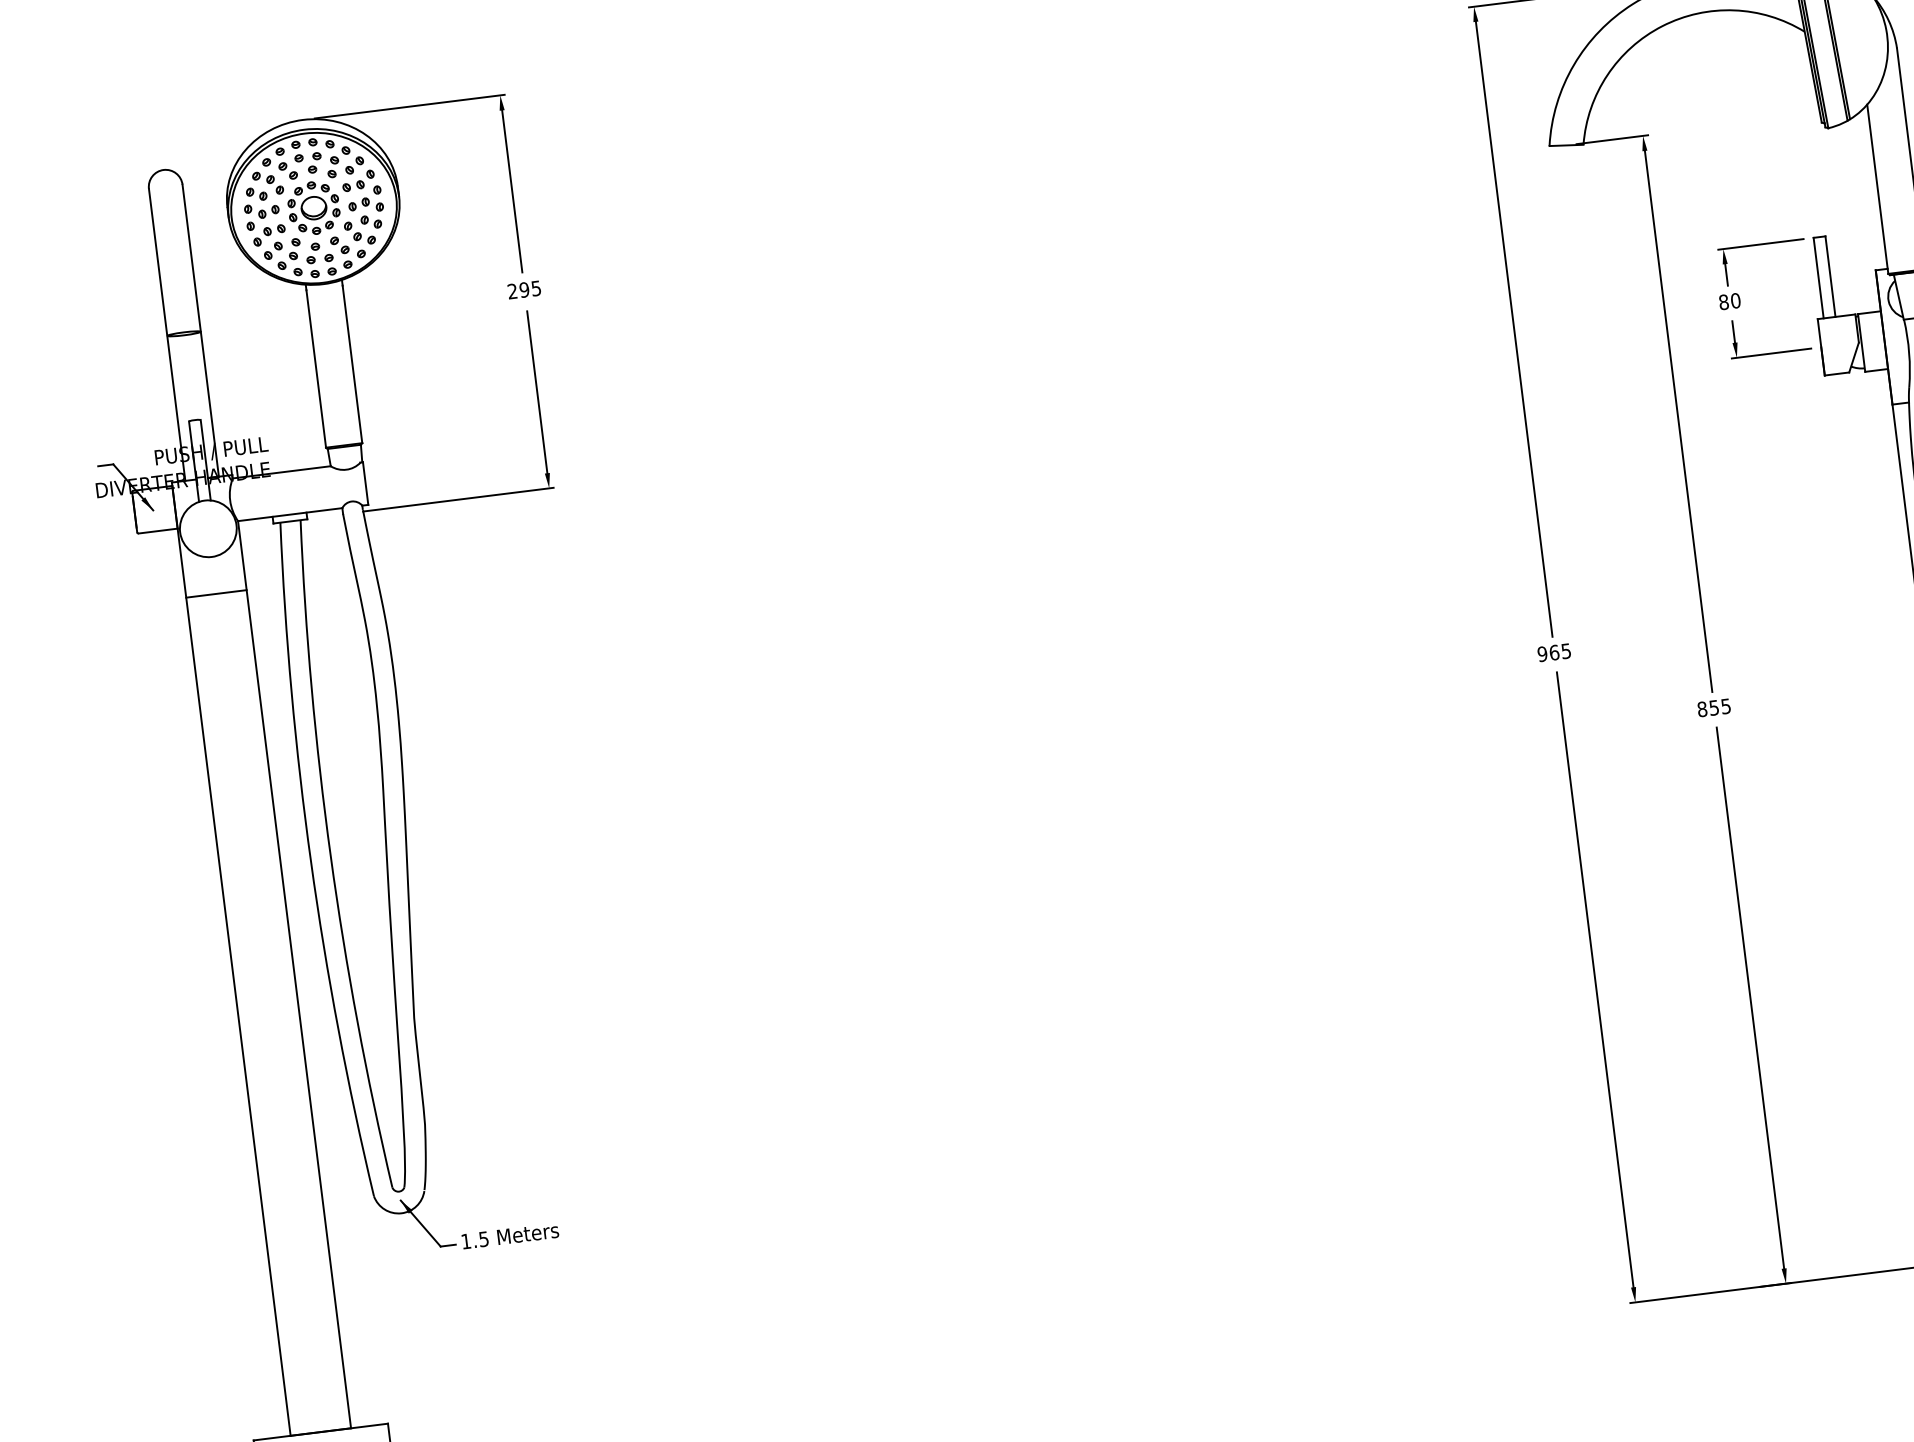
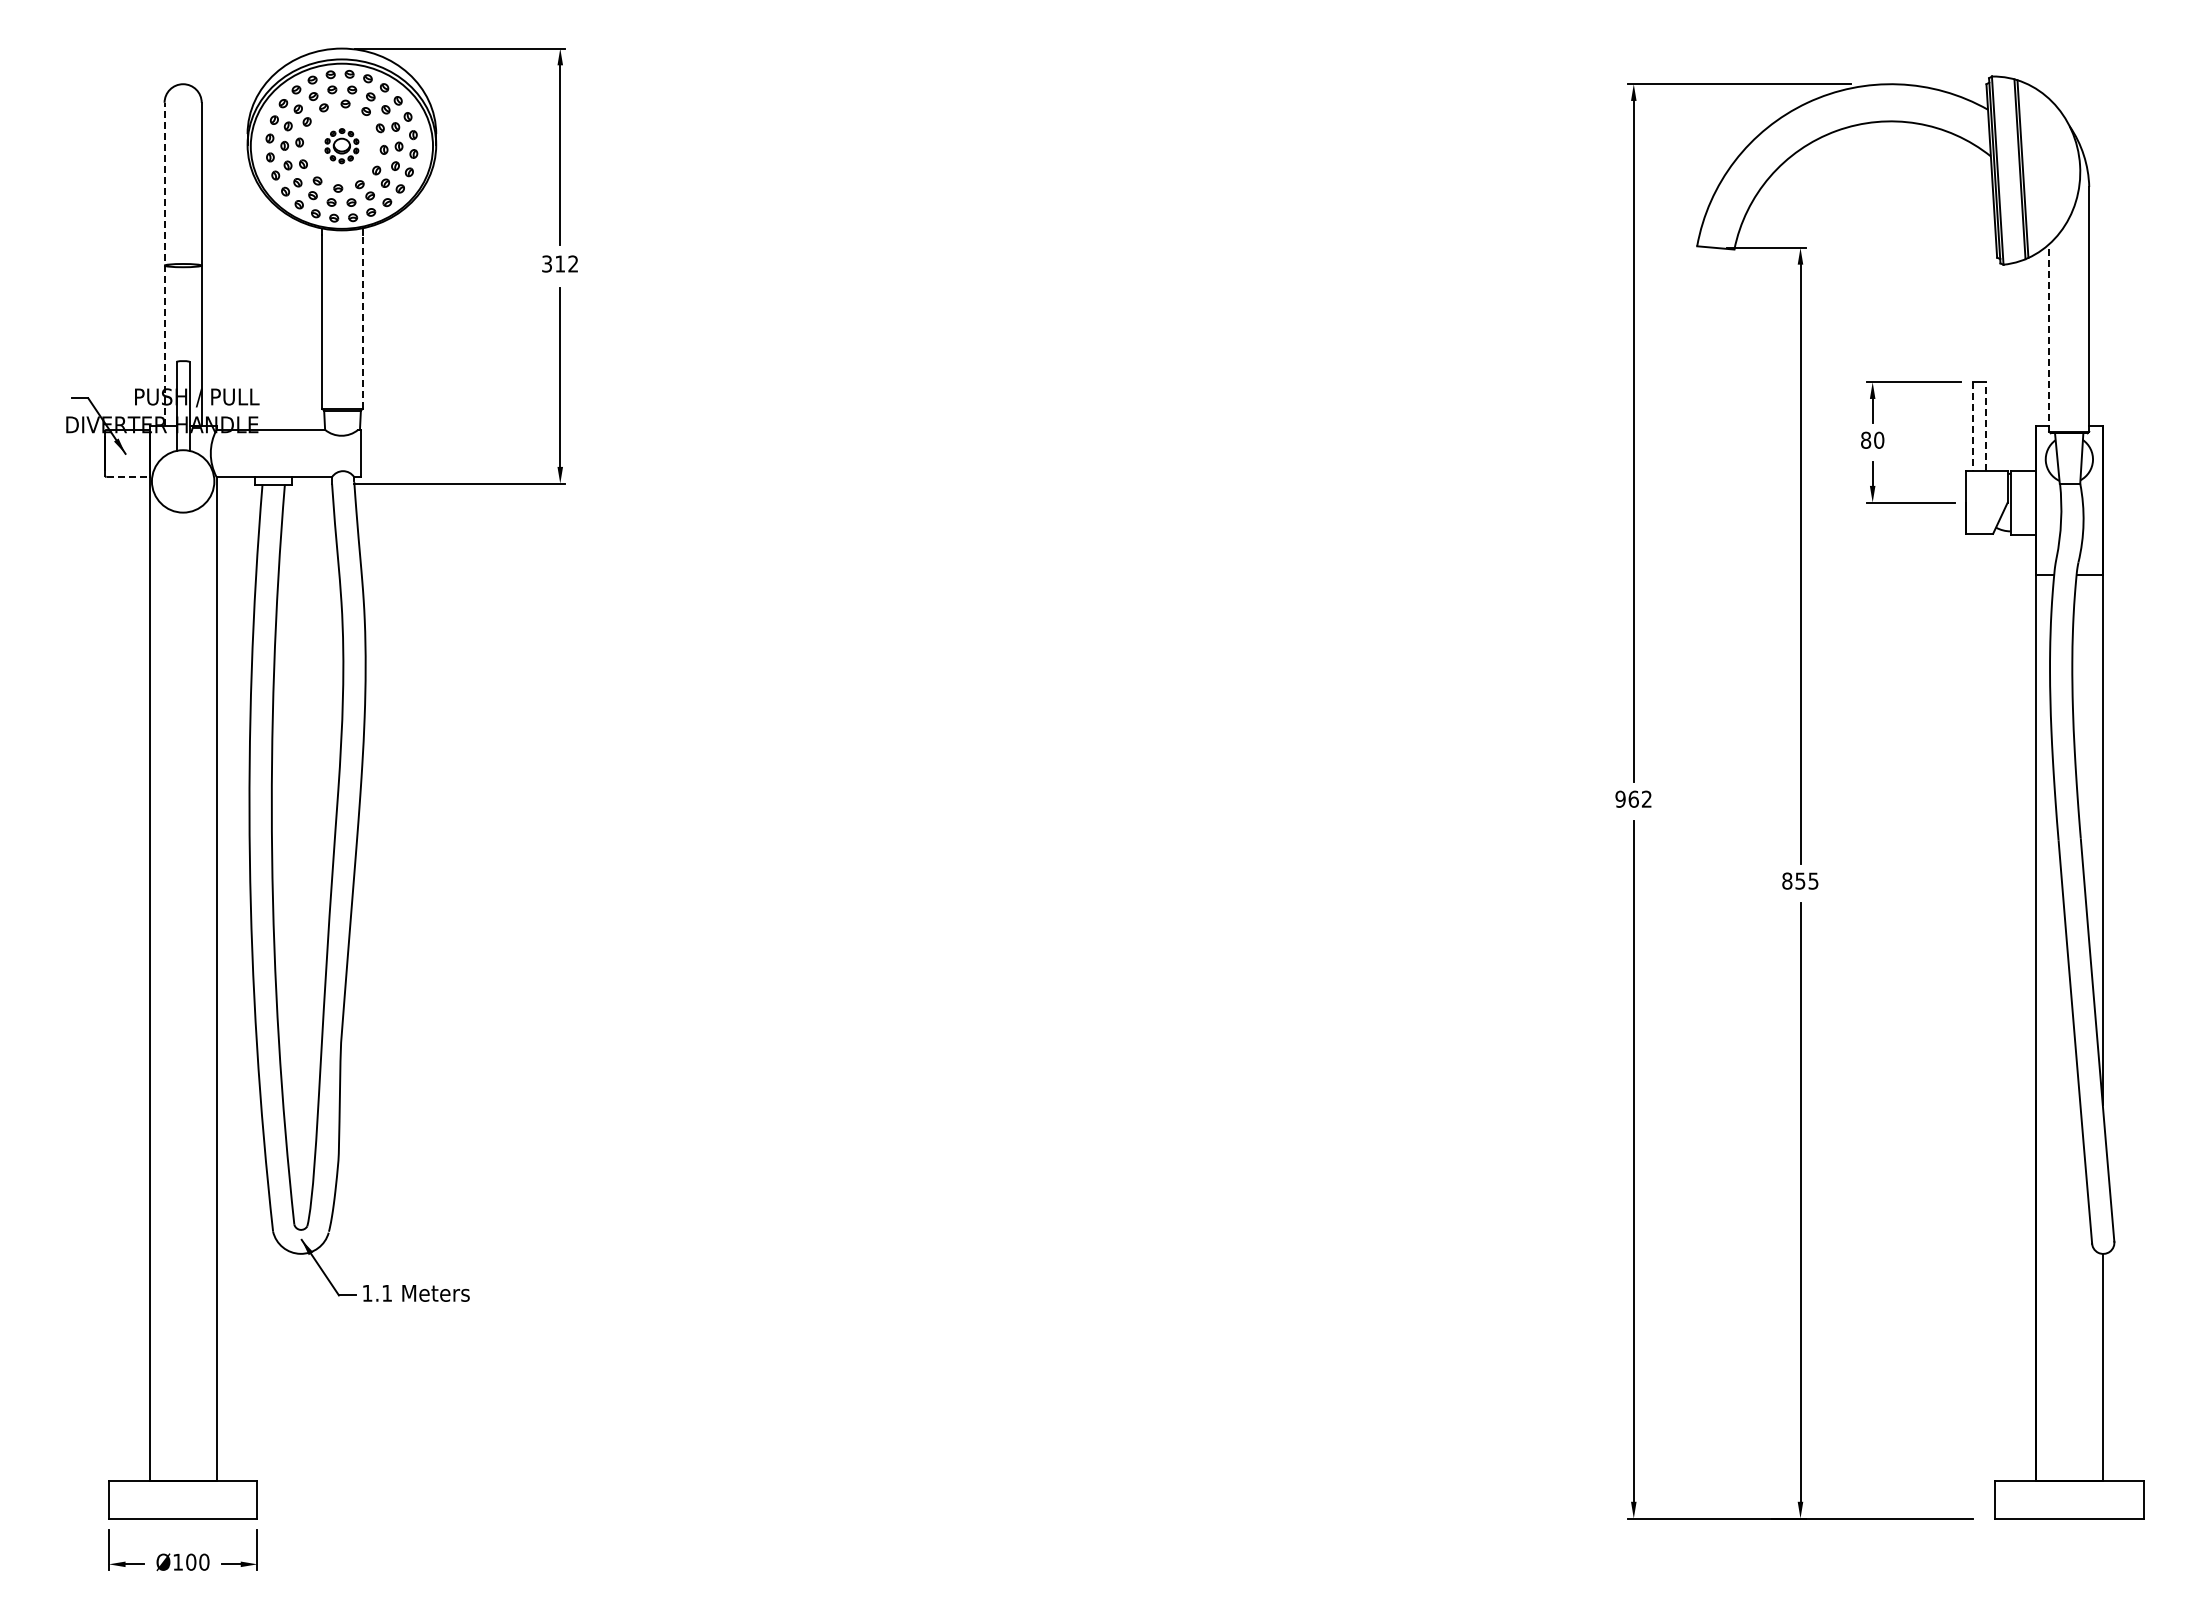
line: (1878, 188) -> (2049, 337), solid -> dashed
part: (313, 207) -> (341, 145), size x0.6
line: (1830, 276) -> (1985, 426), solid -> dashed
line: (1818, 277) -> (1972, 426), solid -> dashed
text: (524, 289) -> (560, 263), 295 -> 312
line: (167, 334) -> (164, 264), solid -> dashed
line: (352, 364) -> (362, 321), solid -> dashed
line: (158, 531) -> (128, 477), solid -> dashed
line: (215, 593) -> (182, 553), removed
text: (1565, 650) -> (1646, 798), 965 -> 962
text: (483, 1239) -> (386, 1293), 1.5 -> 1.1

